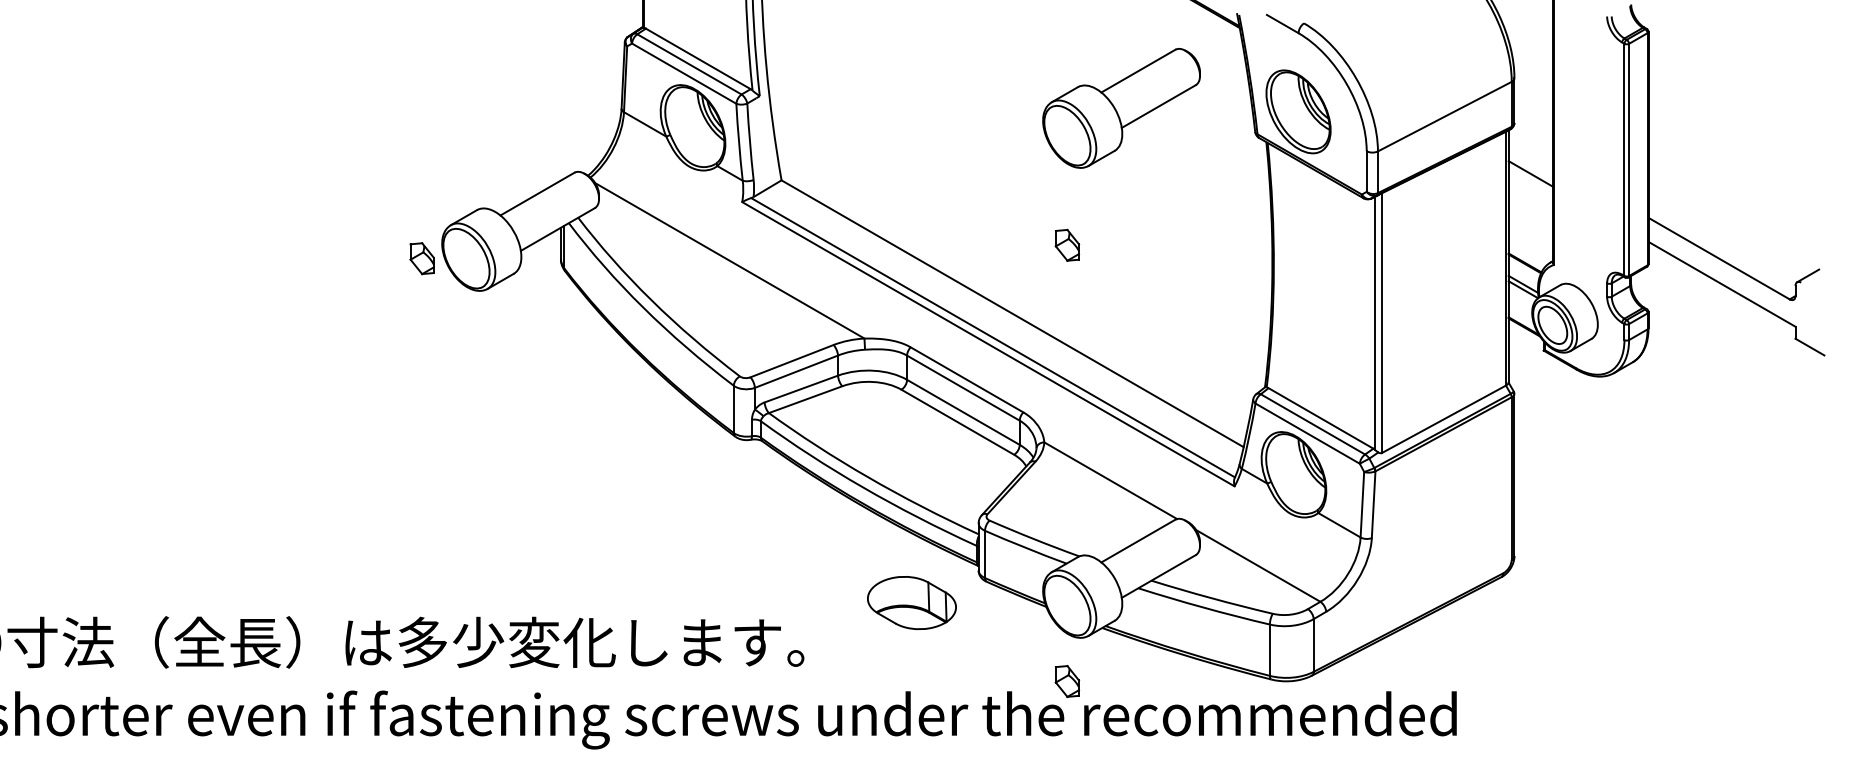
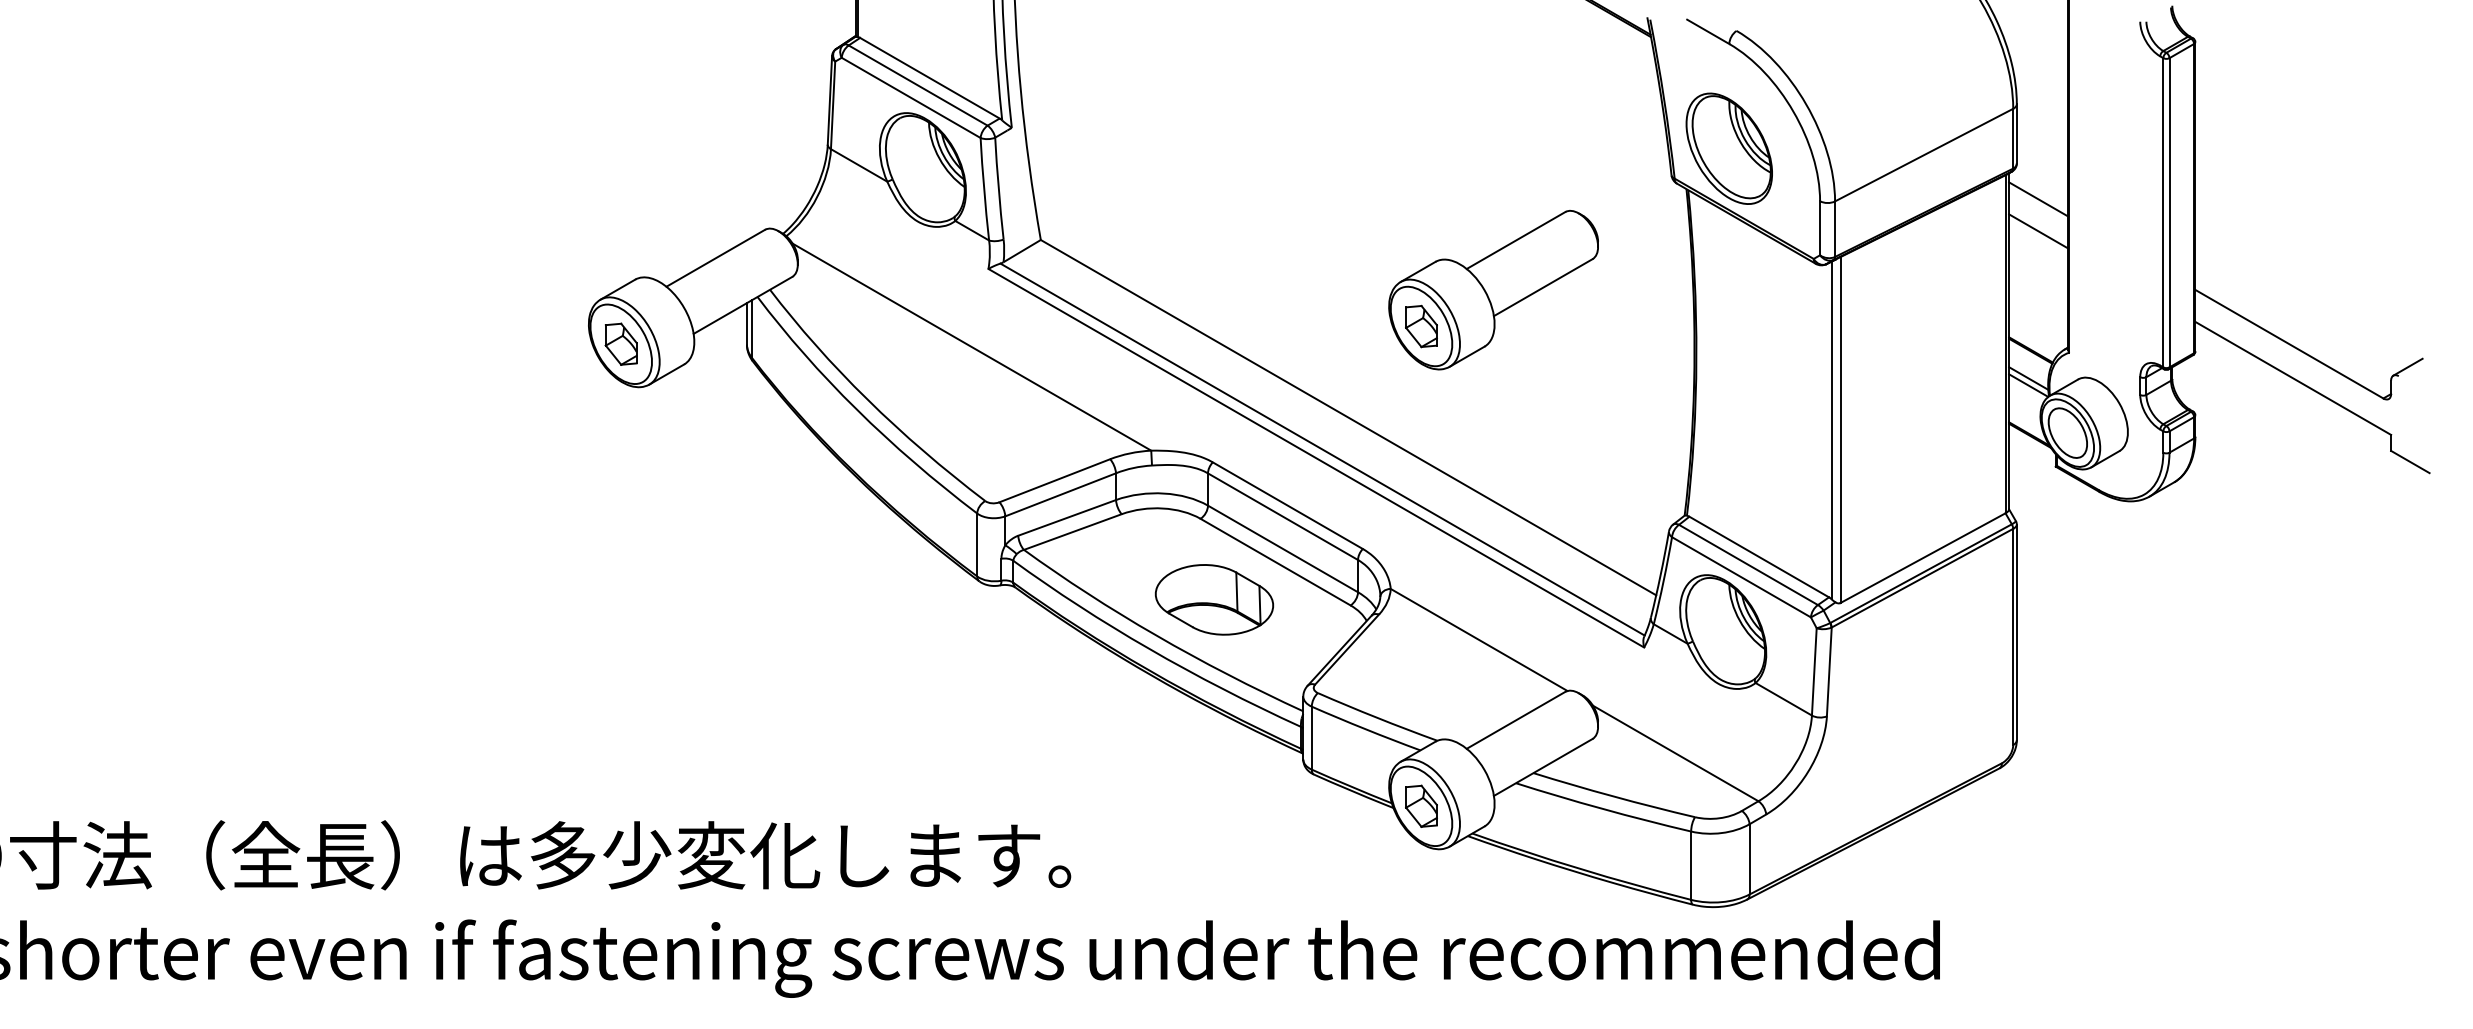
part: (1121, 108) -> (1493, 290), moved
line: (1530, 149) -> (2038, 199), added
part: (421, 258) -> (620, 343), moved
part: (911, 602) -> (1214, 599), moved
part: (1067, 680) -> (1421, 805), moved

